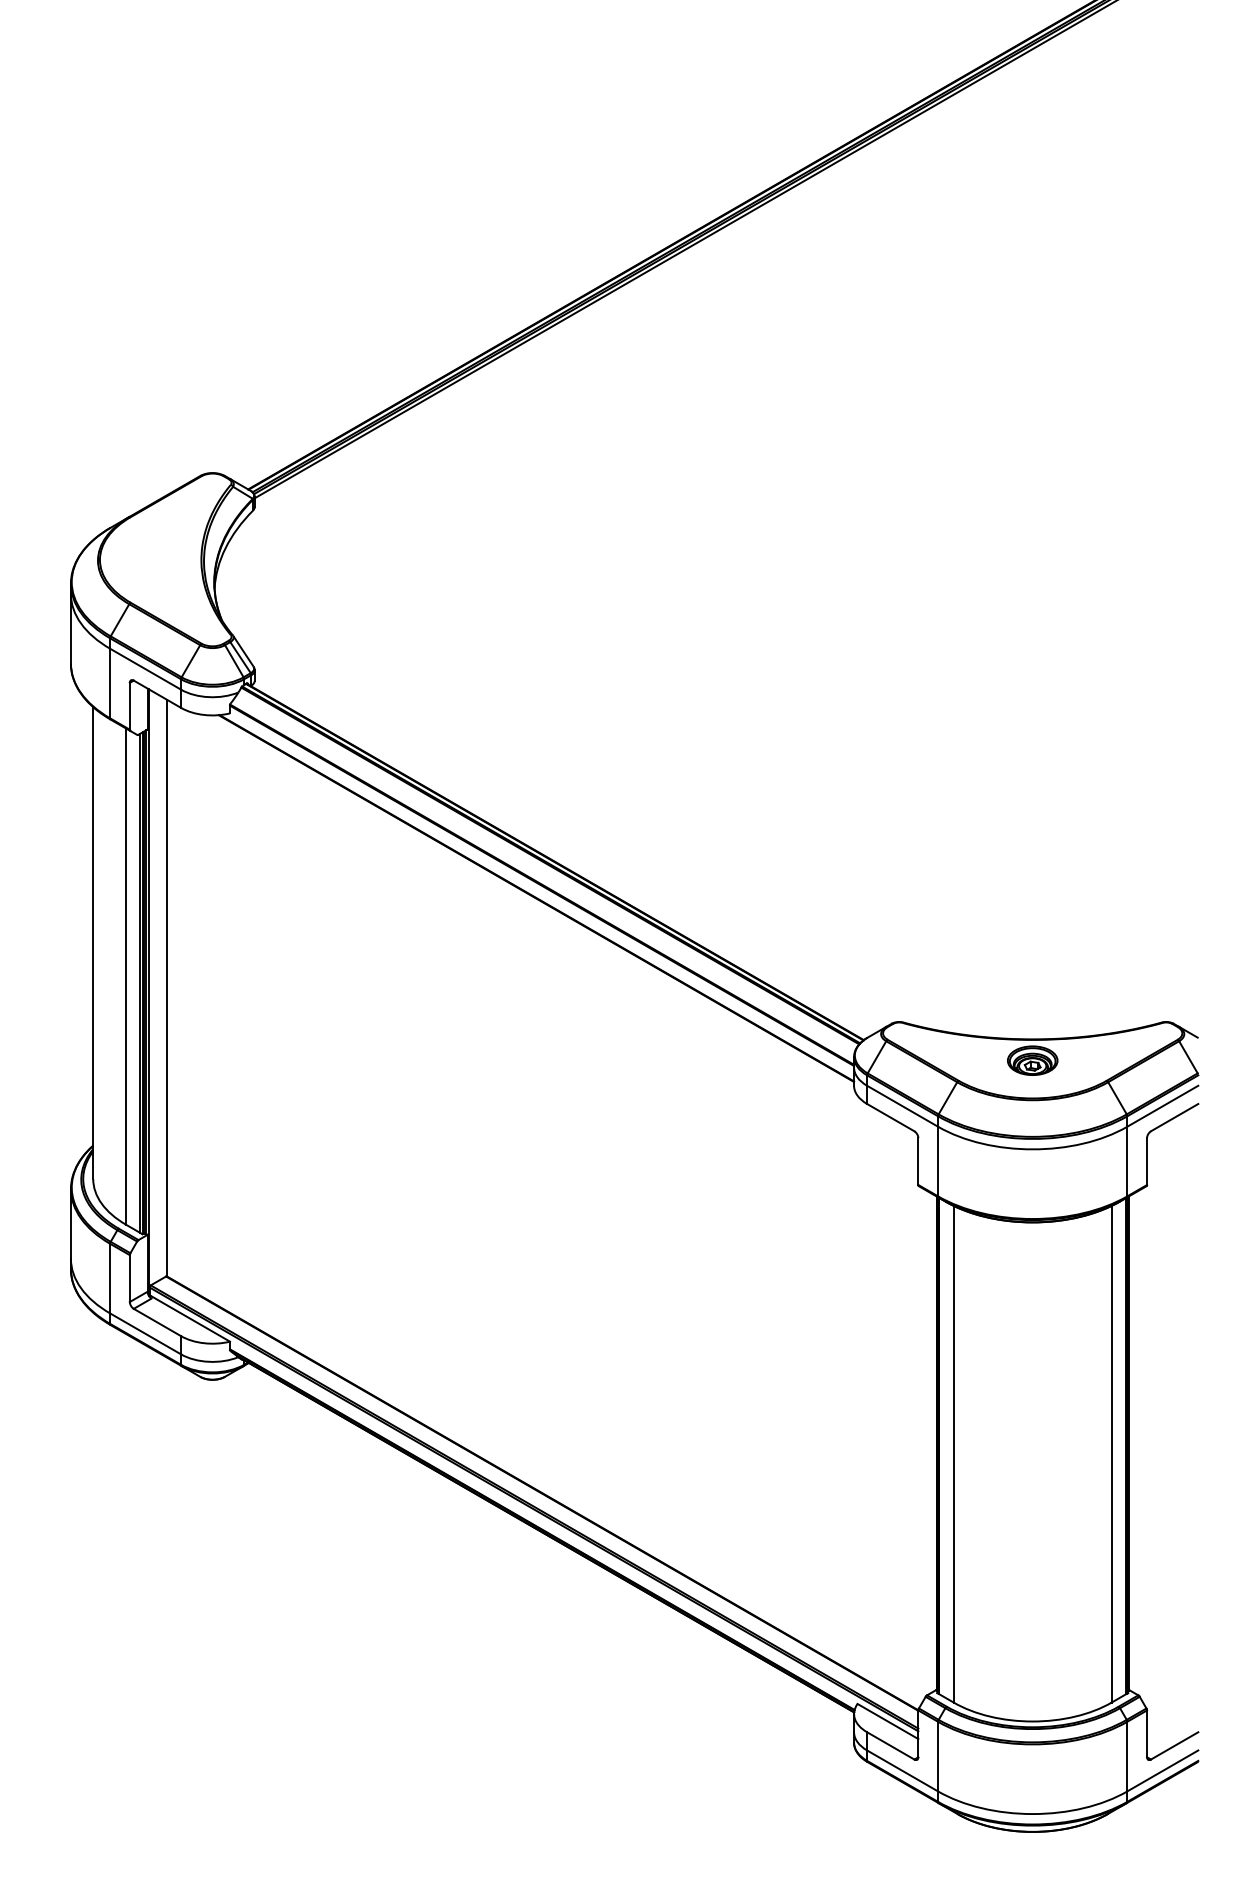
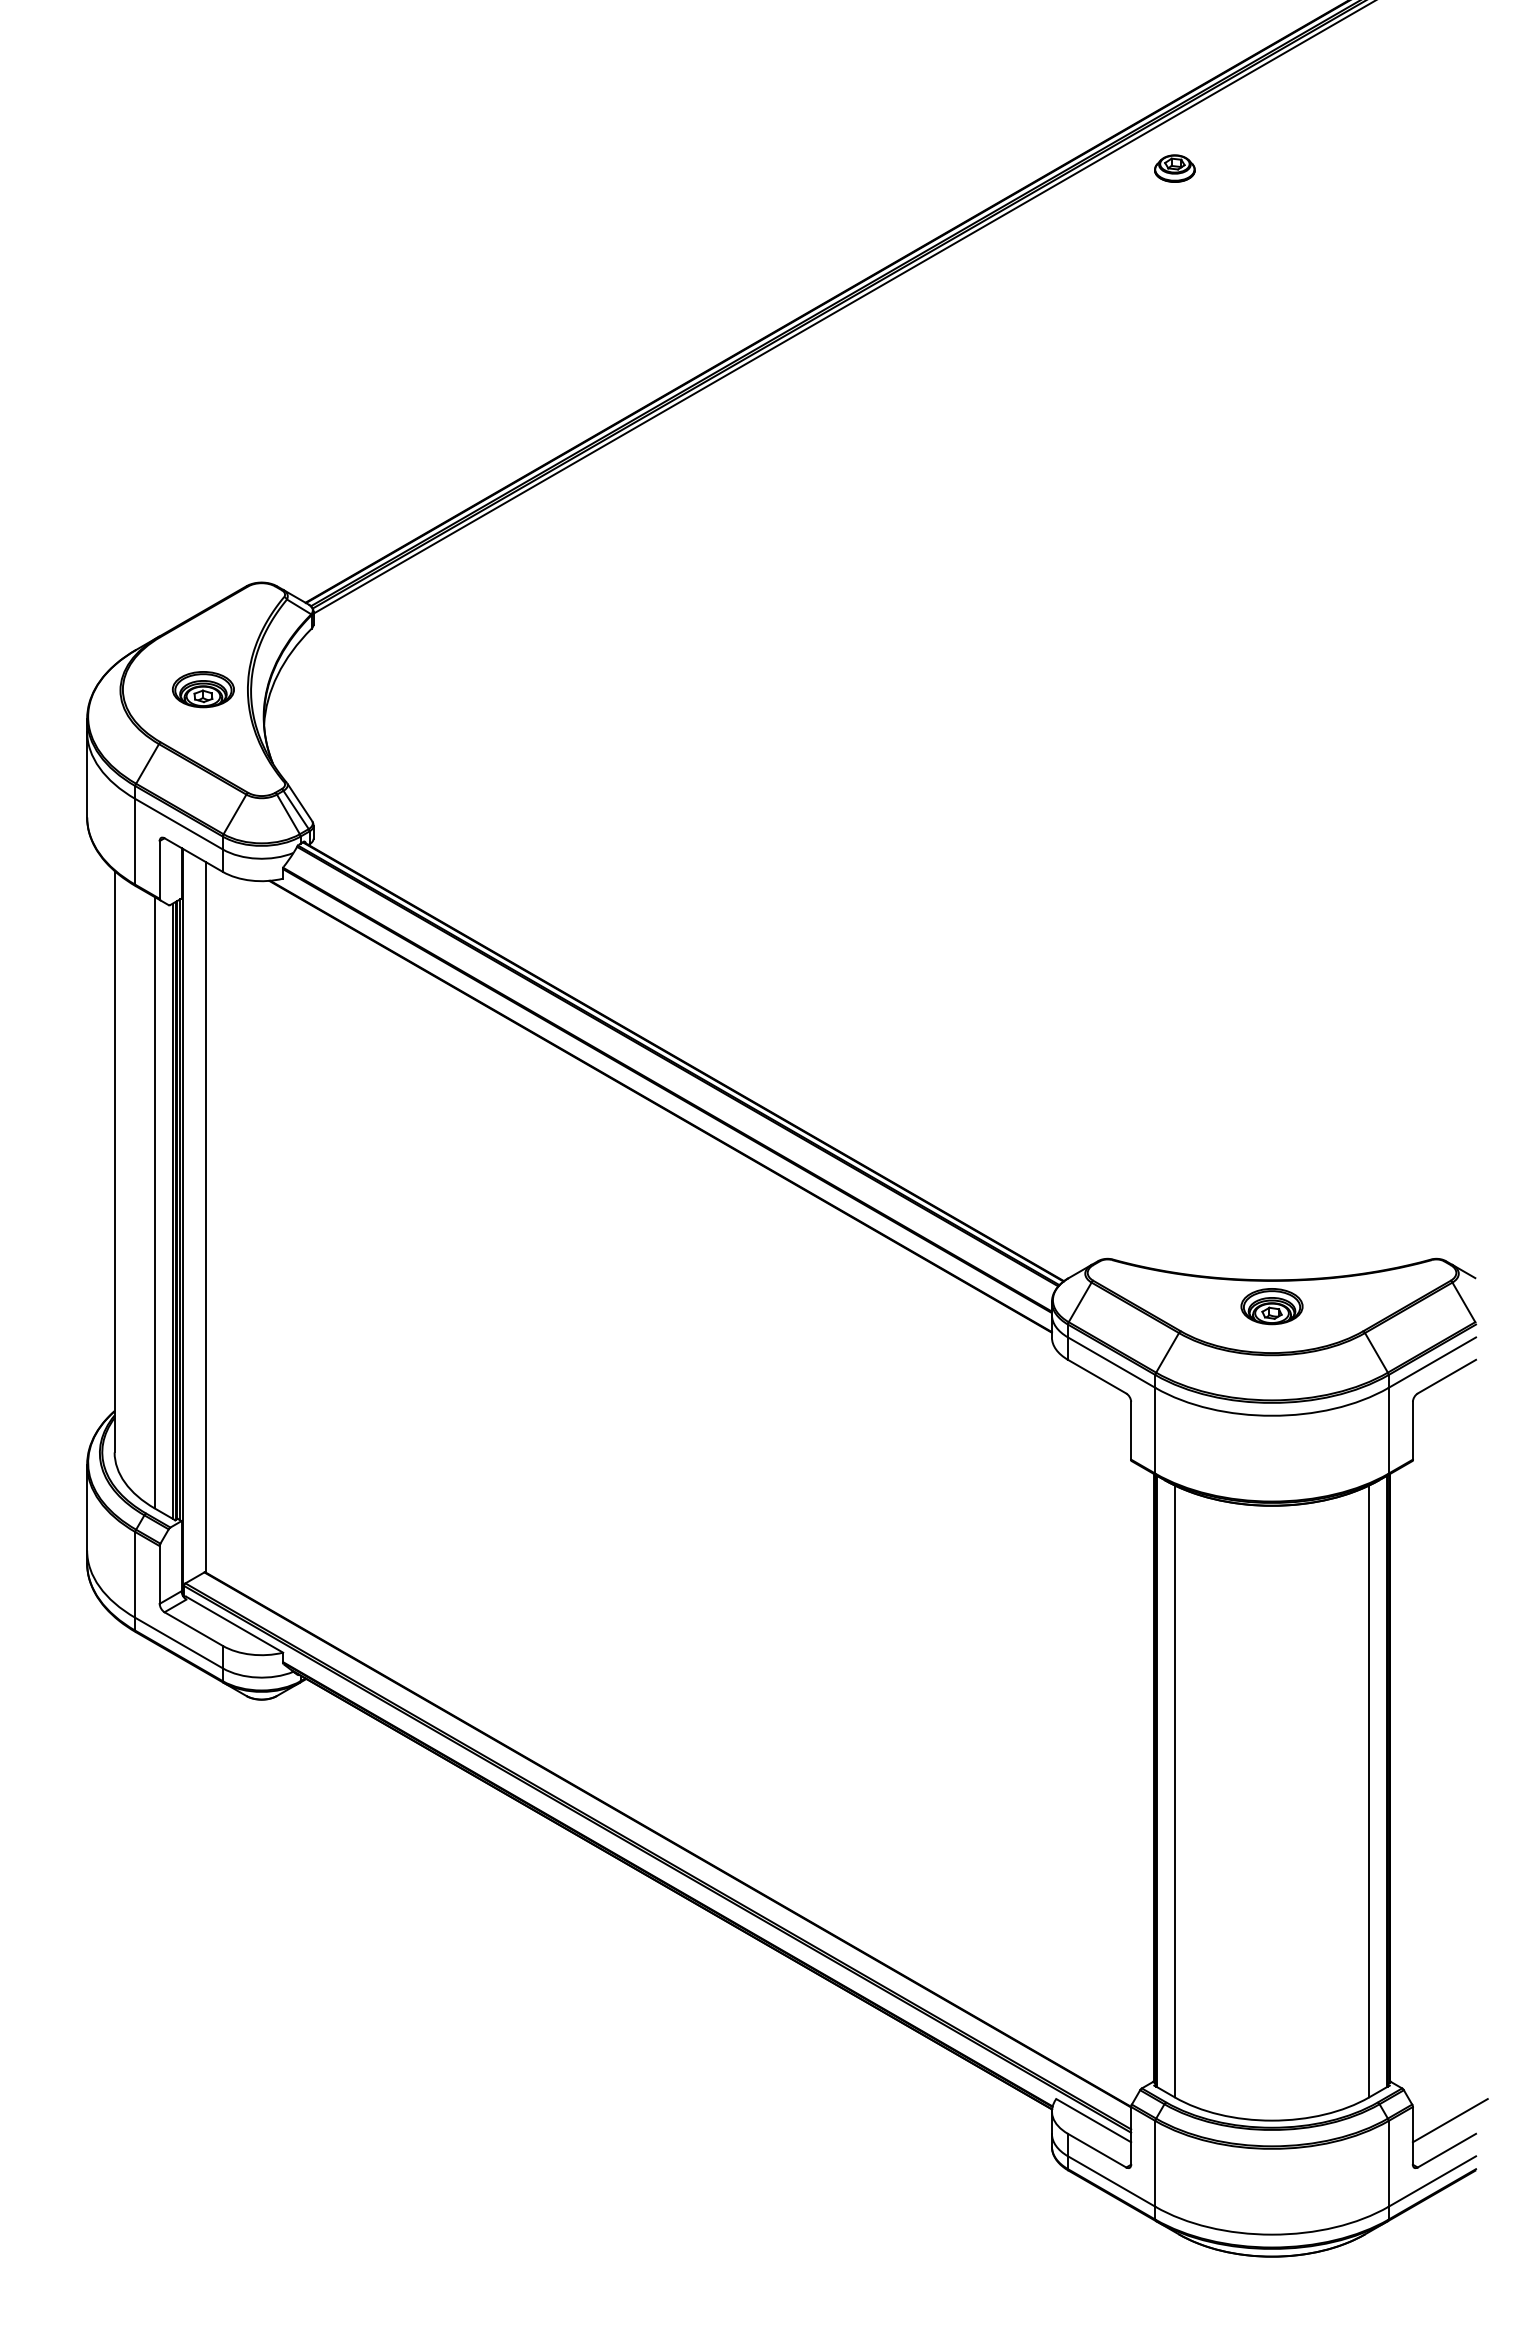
part: (953, 136) -> (1174, 168), added
part: (164, 559) -> (202, 689), added
line: (1176, 1721) -> (1449, 2120), added

